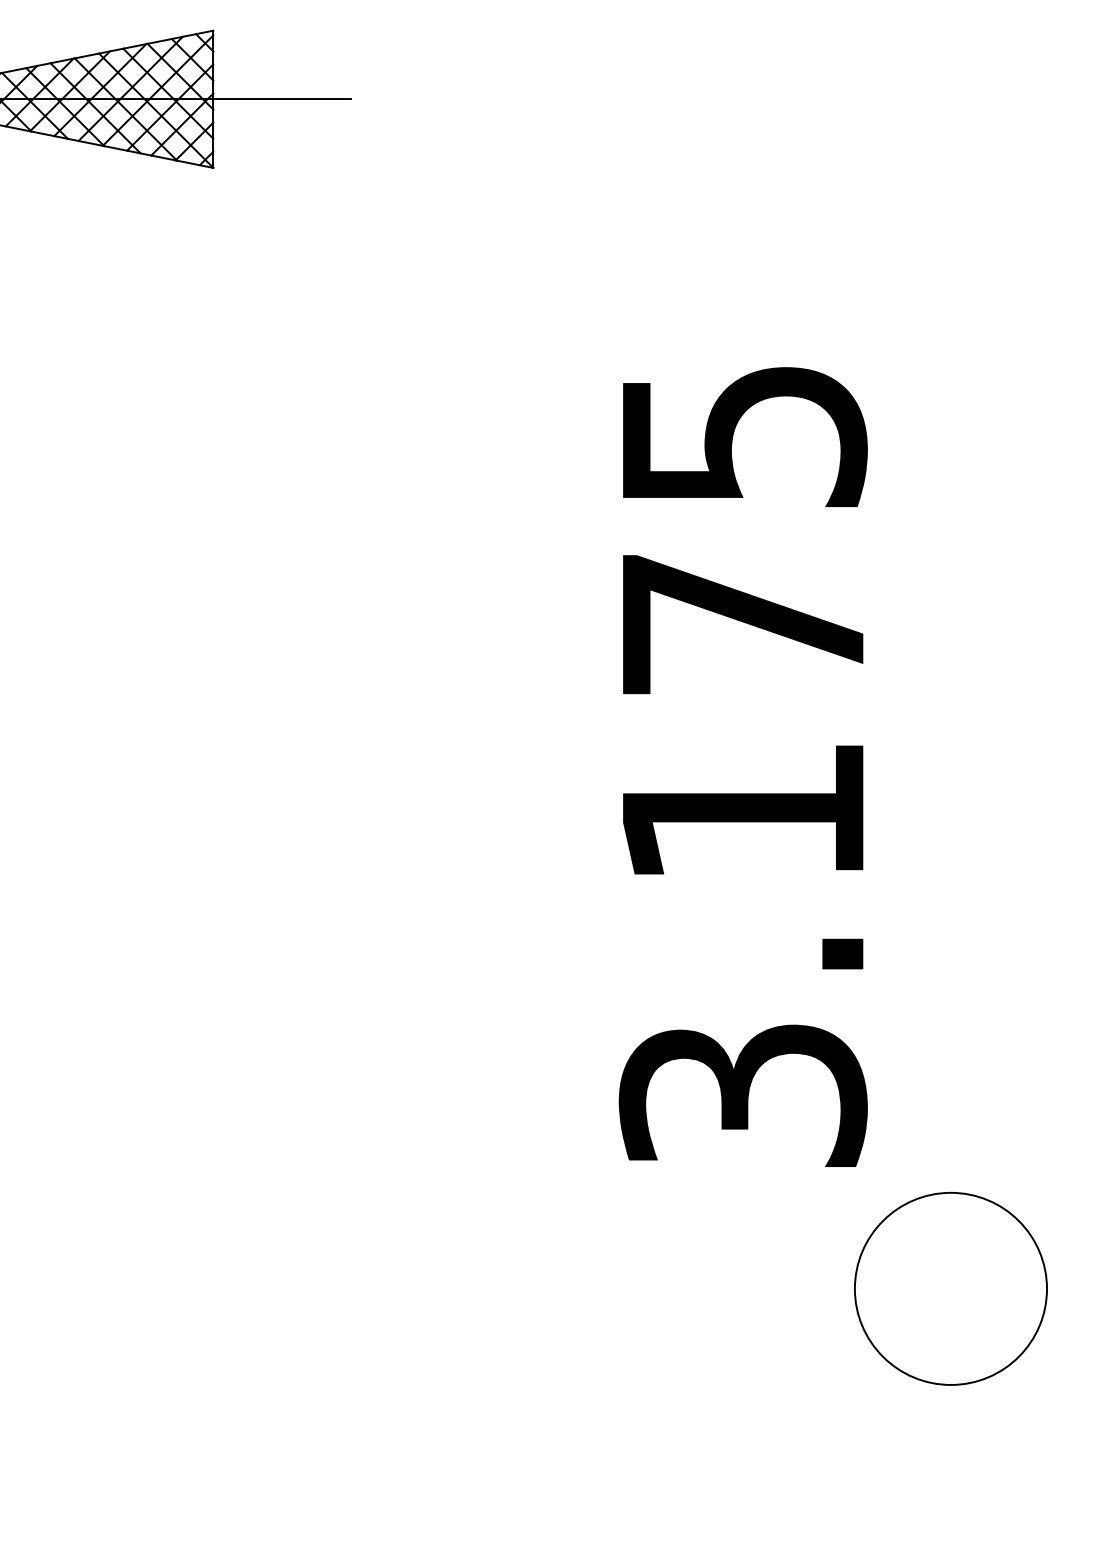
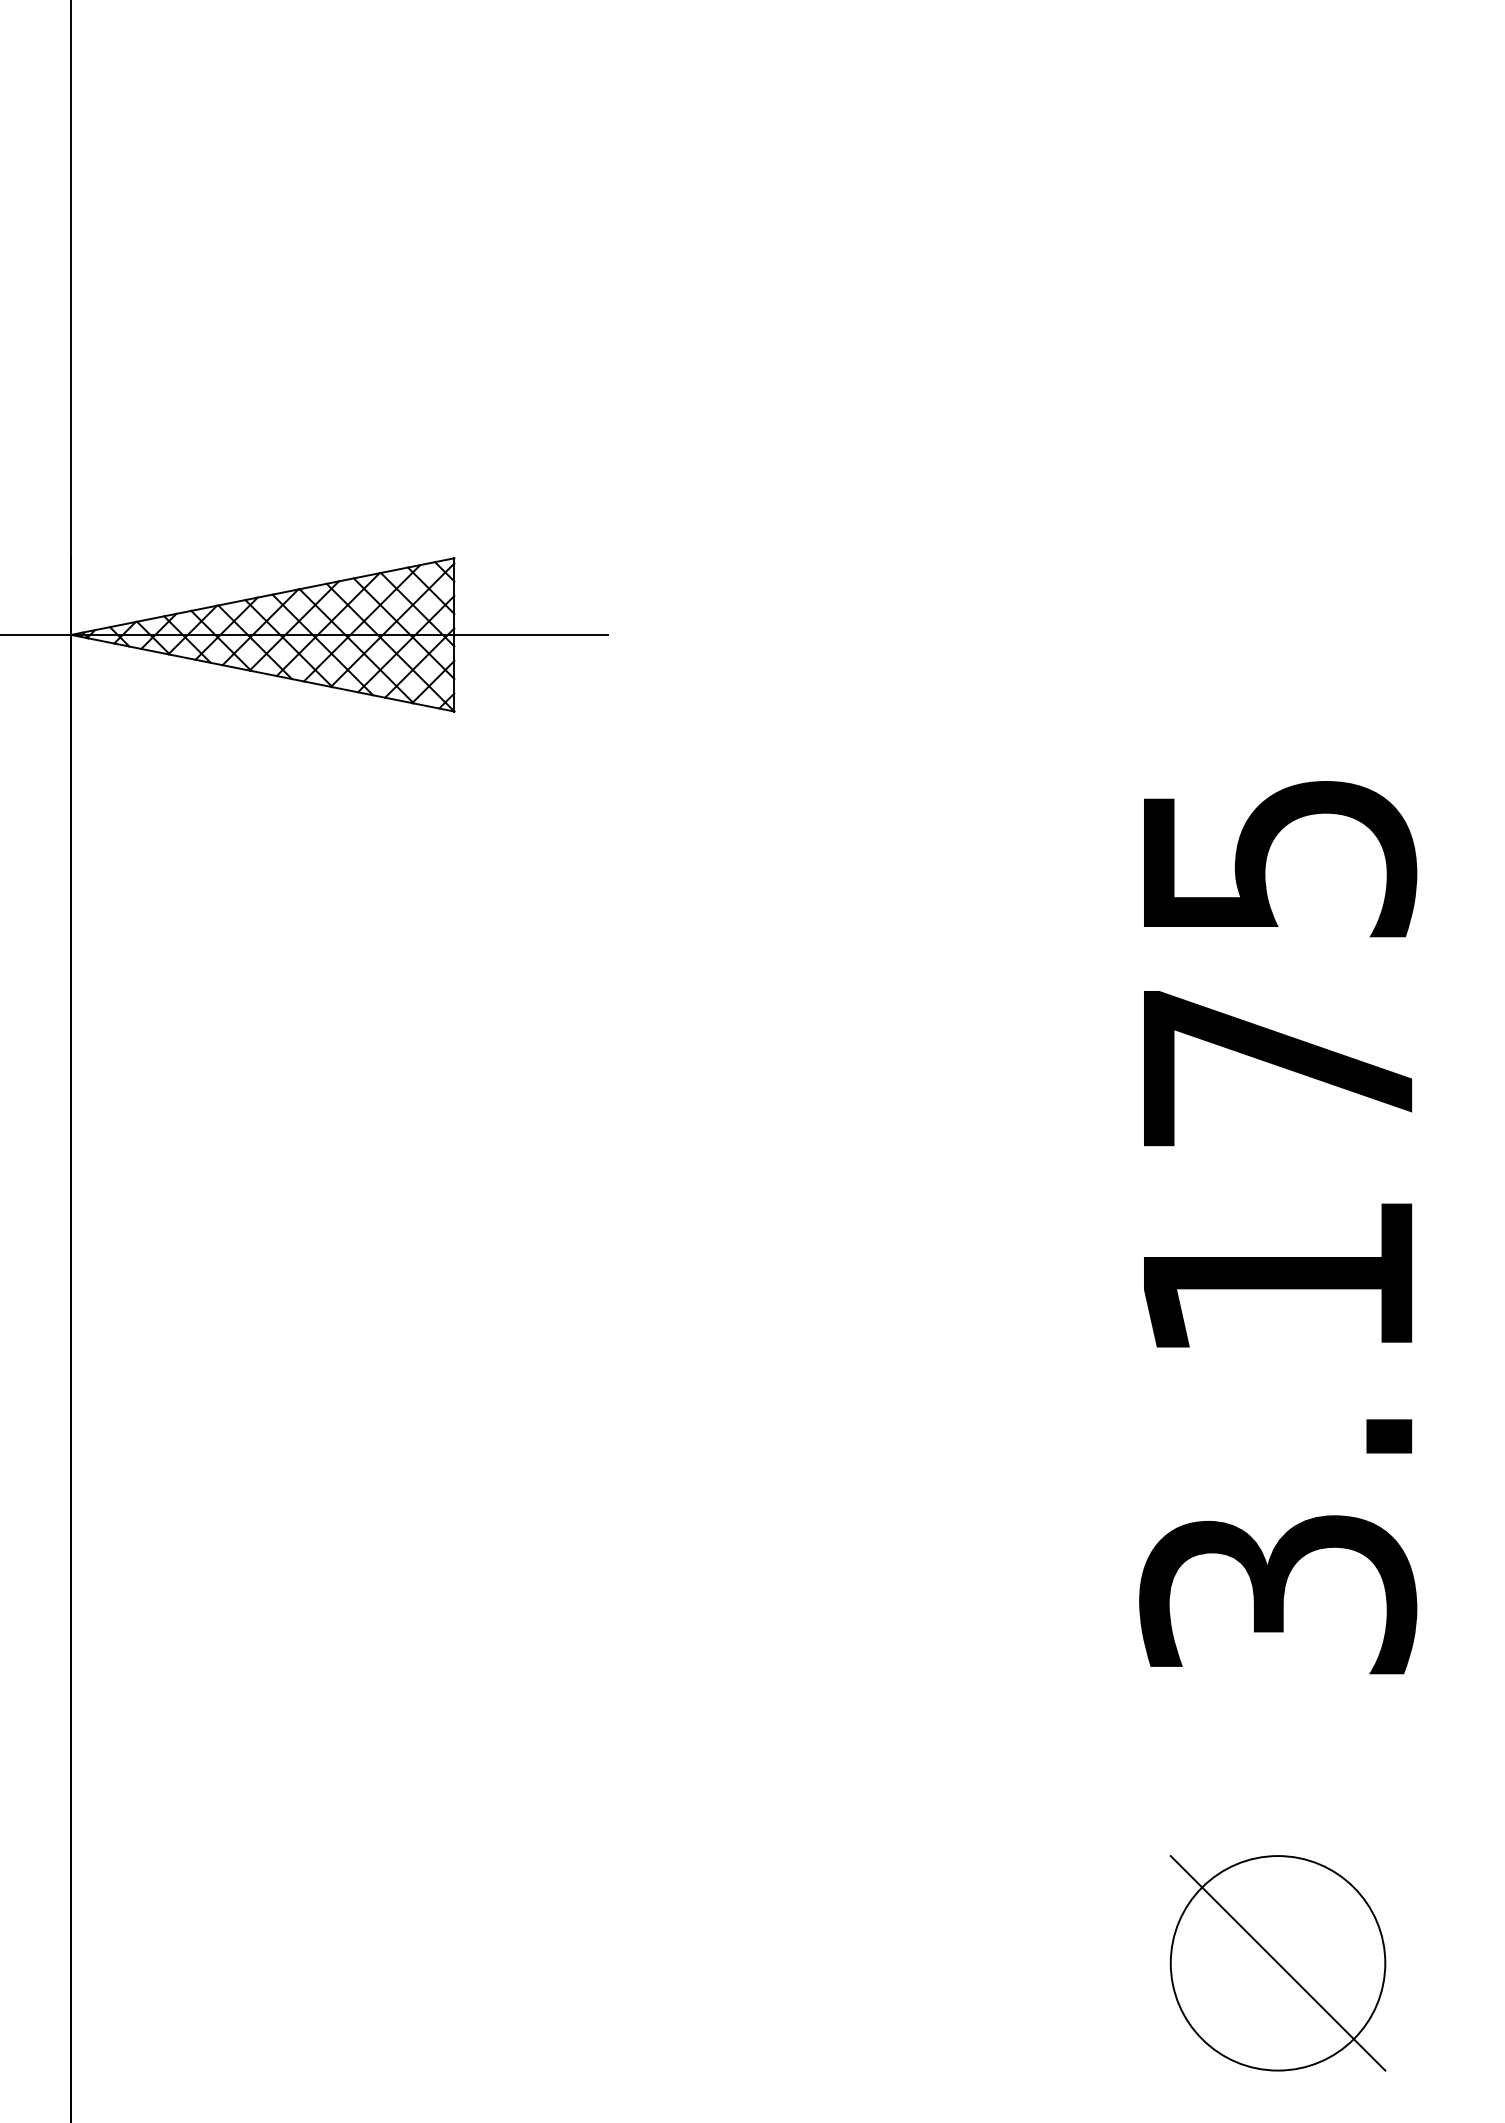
text: (743, 766) -> (1278, 1227), moved
line: (950, 1289) -> (1277, 1963), added

